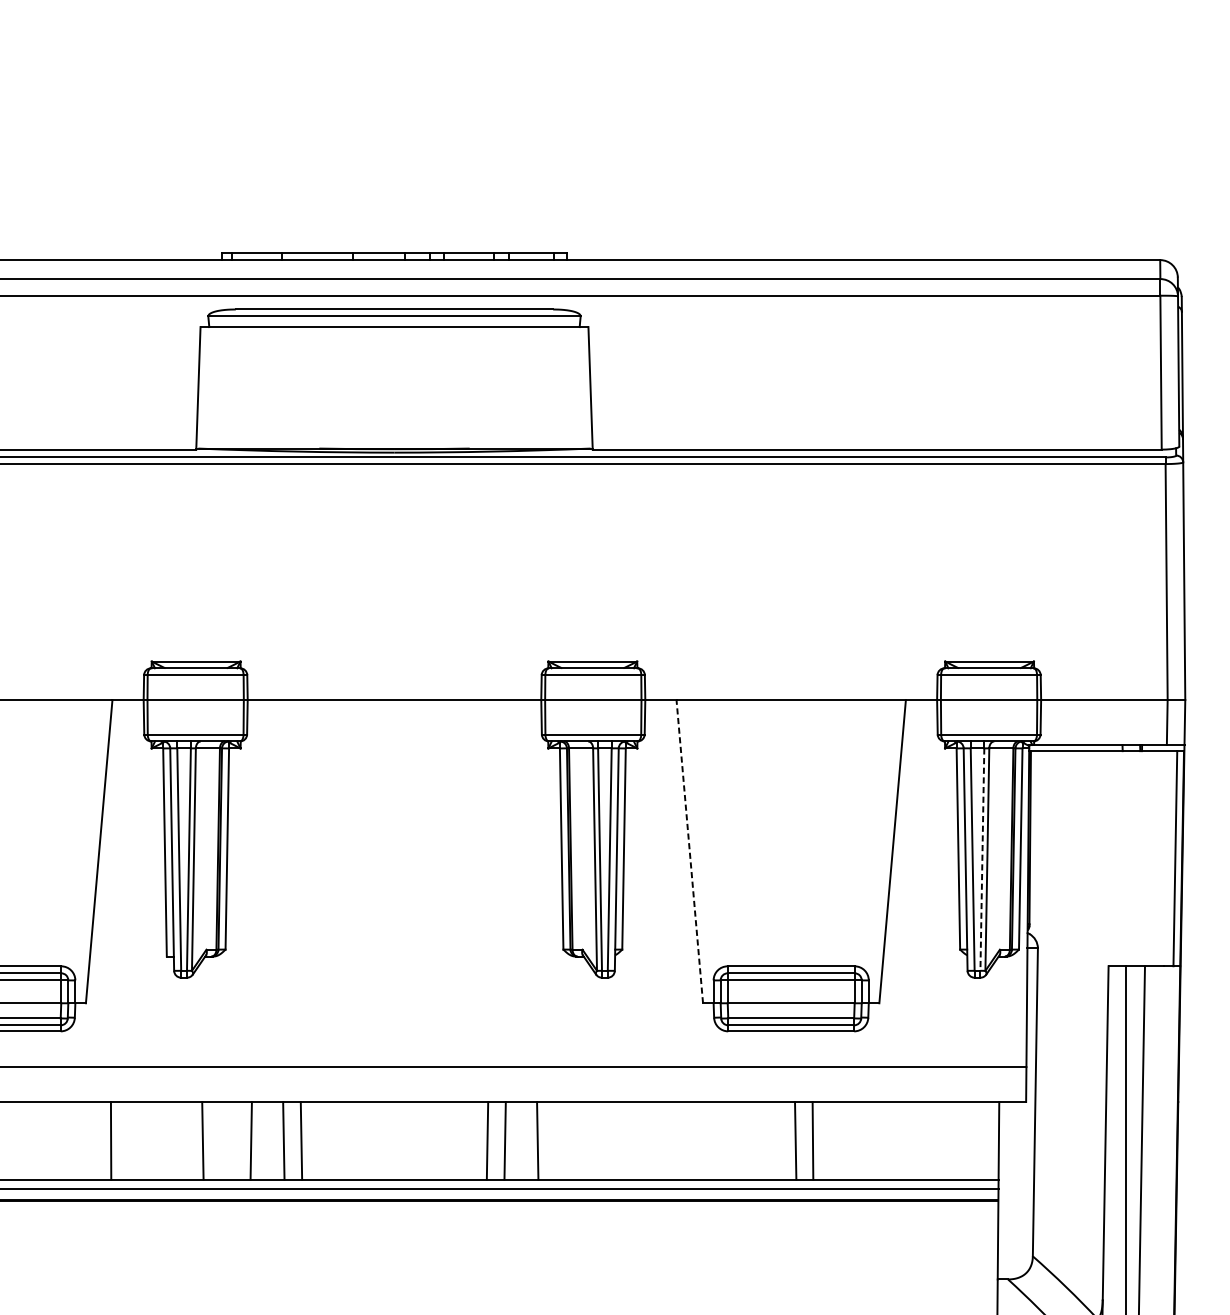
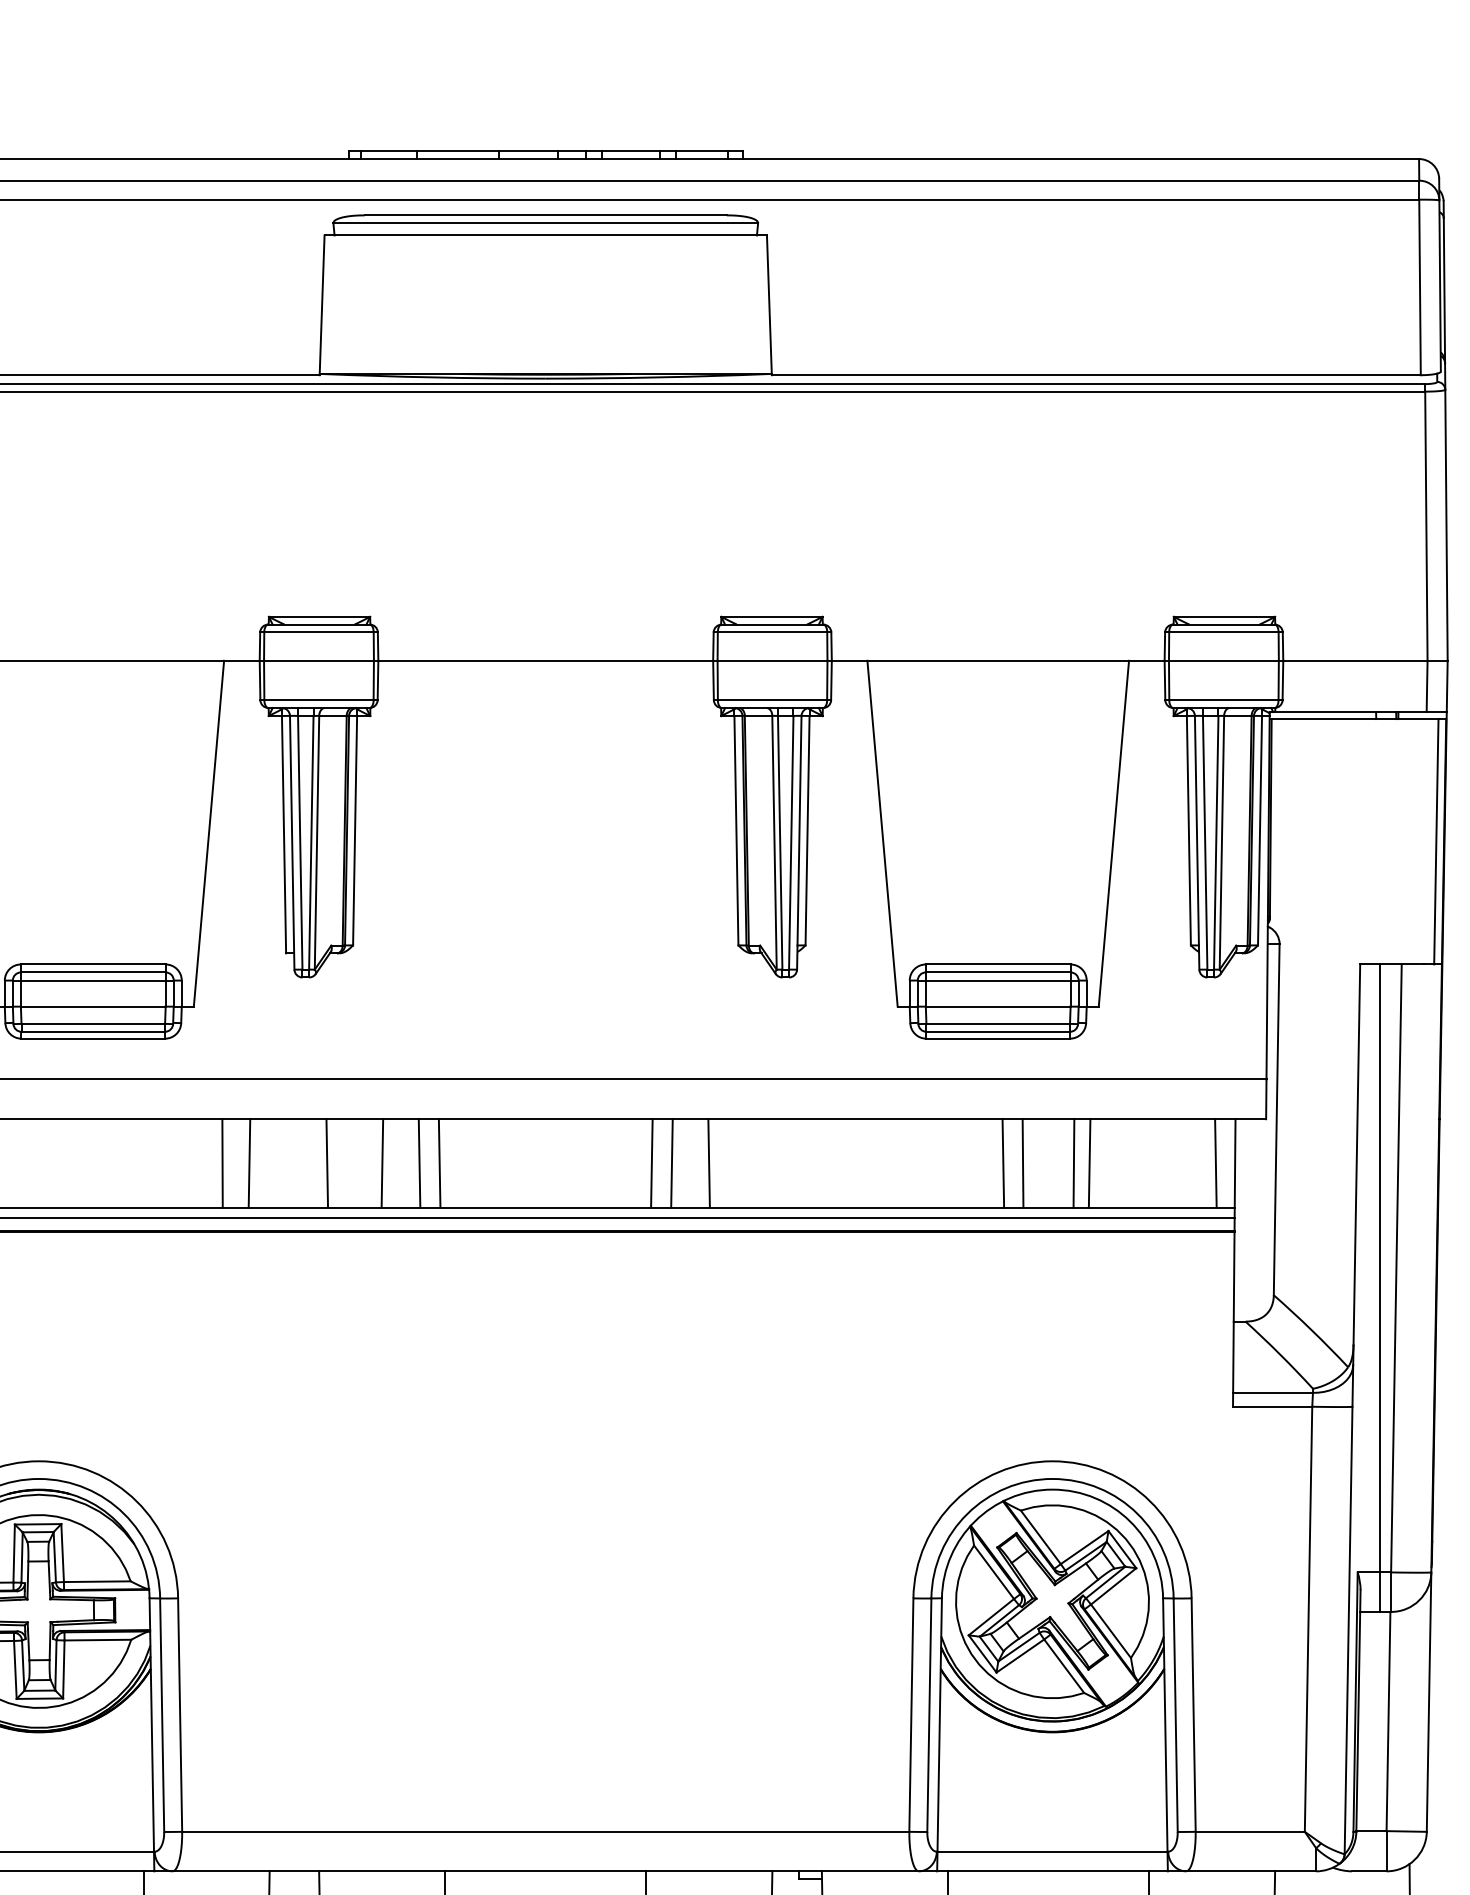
line: (689, 851) -> (882, 833), dashed -> solid
line: (982, 859) -> (1216, 842), dashed -> solid
line: (134, 1140) -> (249, 1163), added
line: (857, 1140) -> (1073, 1163), added
line: (871, 1140) -> (1089, 1163), added
line: (981, 1140) -> (1215, 1163), added

